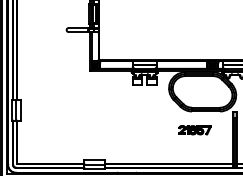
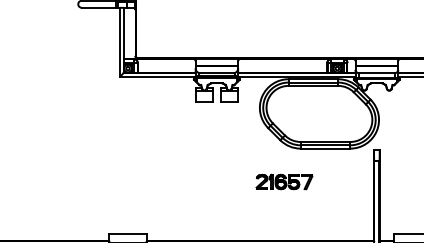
part: (194, 130) -> (283, 182), moved

